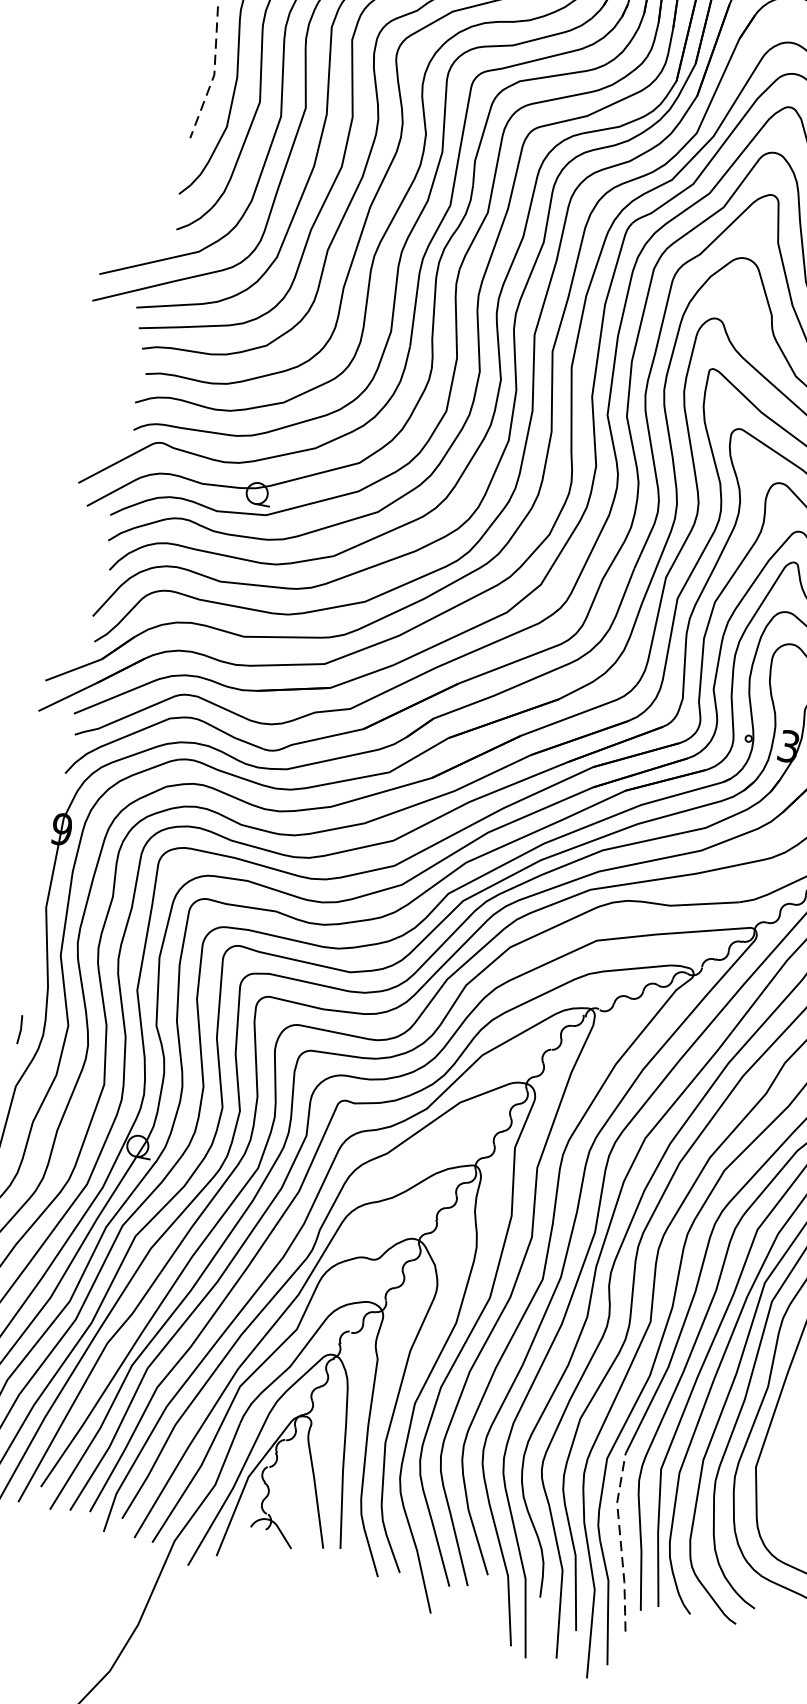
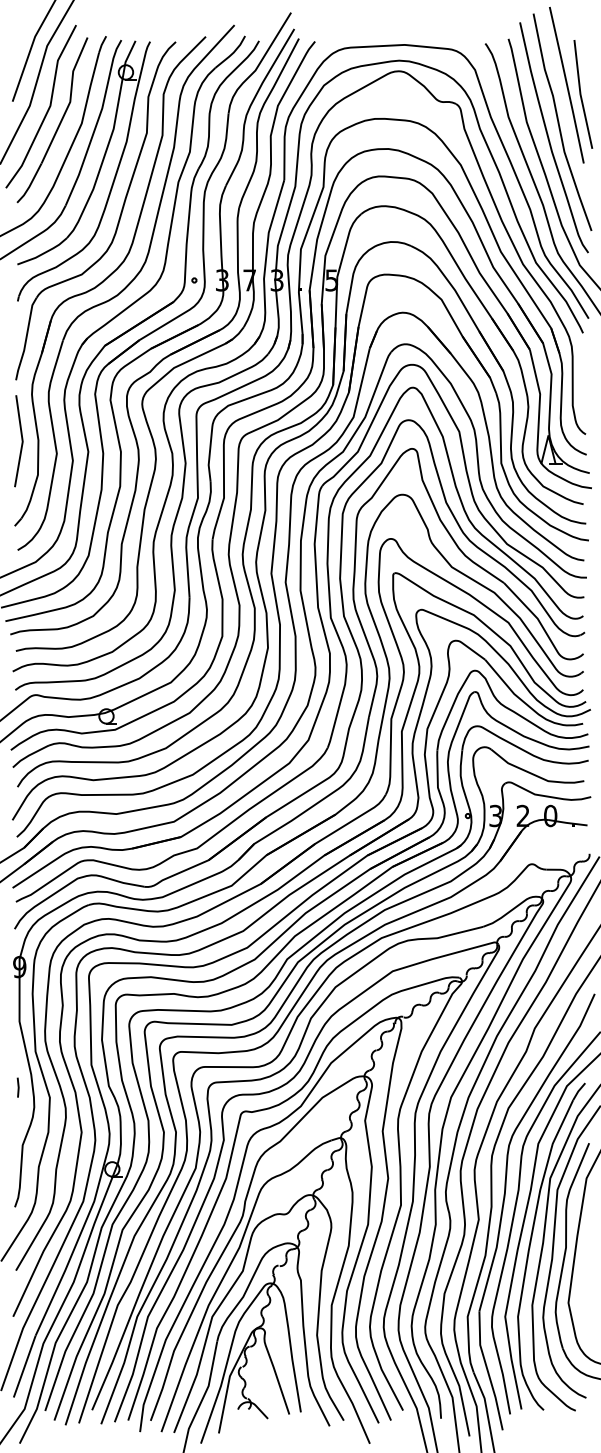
line: (214, 74) -> (22, 441), dashed -> solid
line: (19, 1029) -> (17, 1087), moved
line: (620, 1541) -> (487, 1370), dashed -> solid

